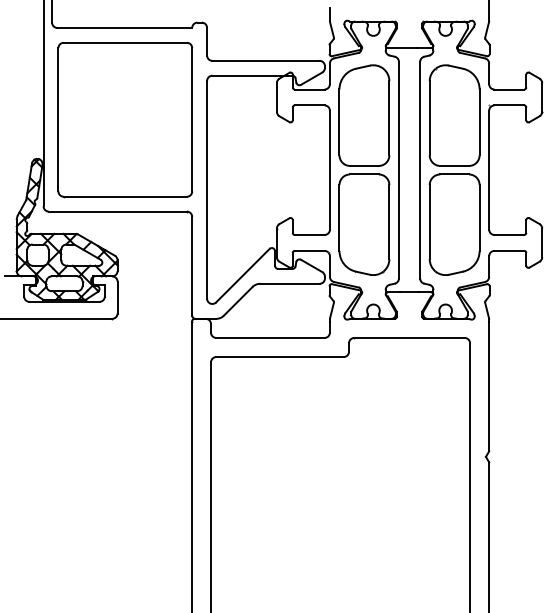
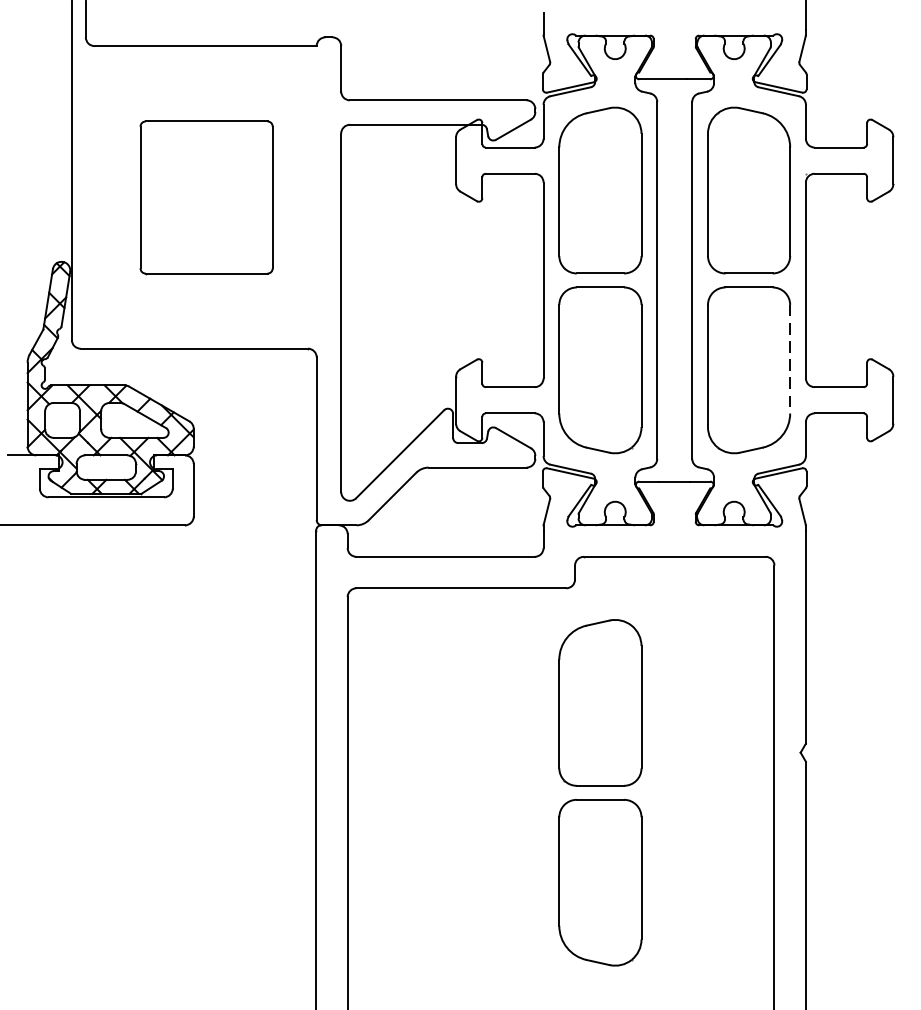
part: (125, 119) -> (206, 196), size x0.6
line: (479, 218) -> (789, 360), solid -> dashed
part: (364, 480) -> (600, 791), added

